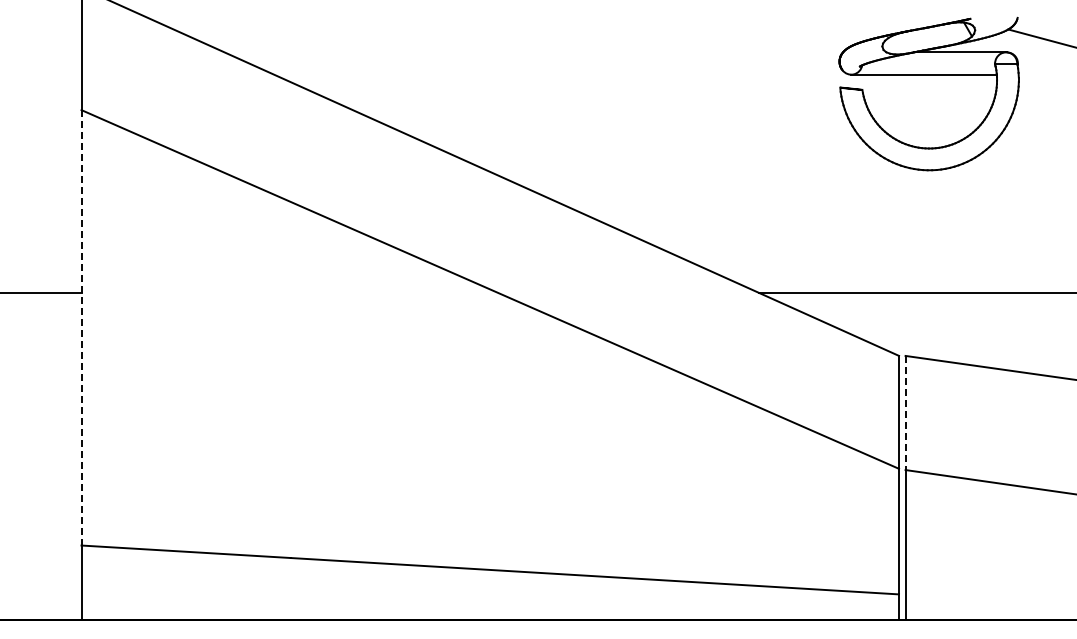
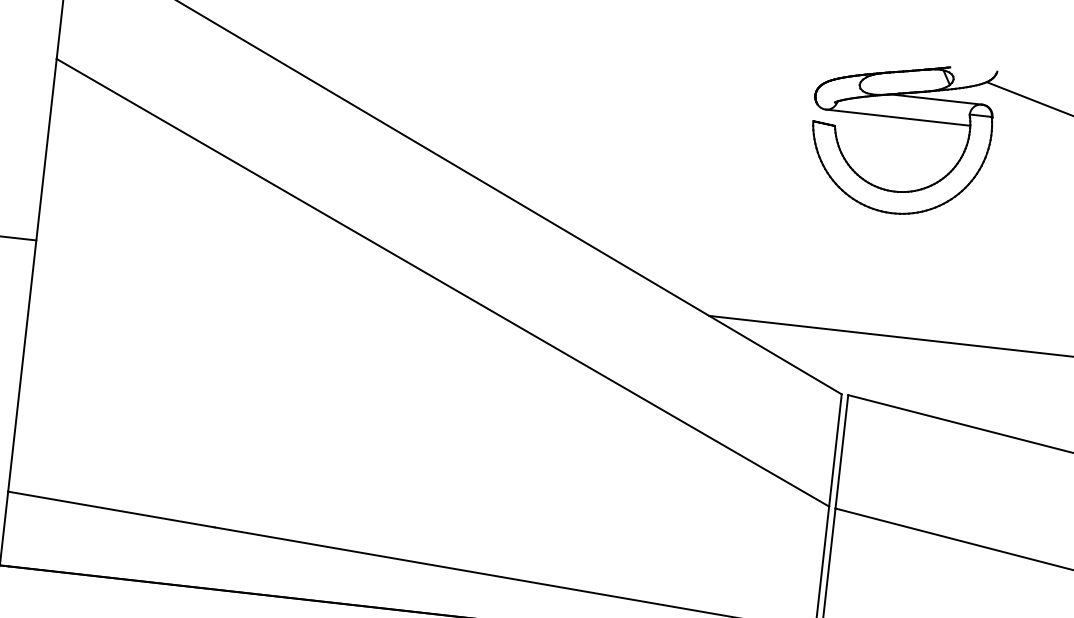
line: (81, 327) -> (32, 274), dashed -> solid
line: (905, 413) -> (841, 452), dashed -> solid

